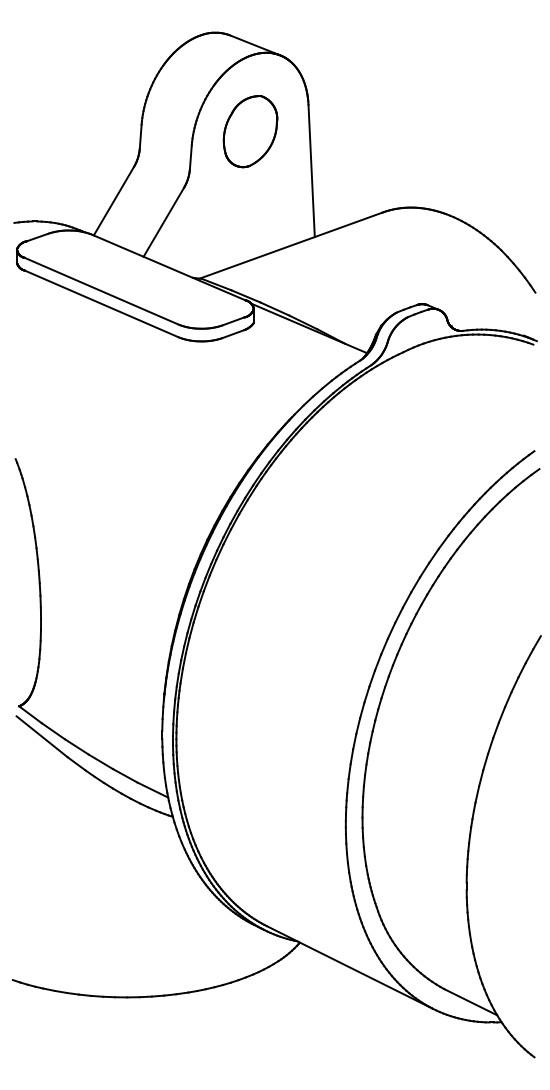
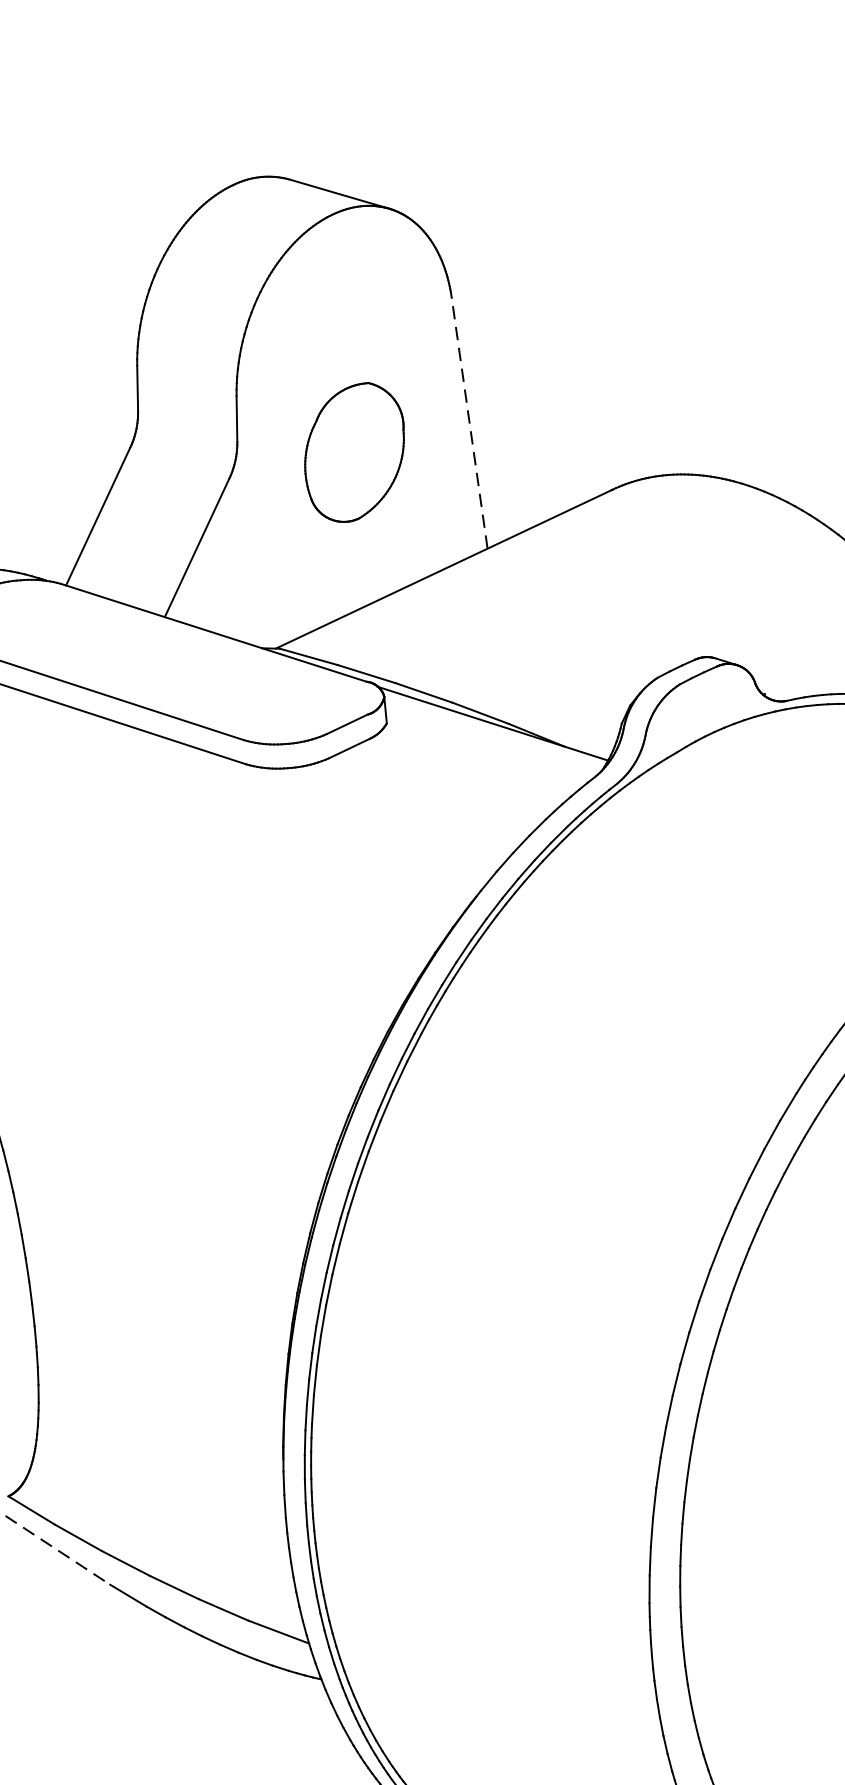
part: (250, 131) -> (354, 452), moved
line: (311, 170) -> (469, 422), solid -> dashed
line: (42, 736) -> (58, 1549), solid -> dashed

